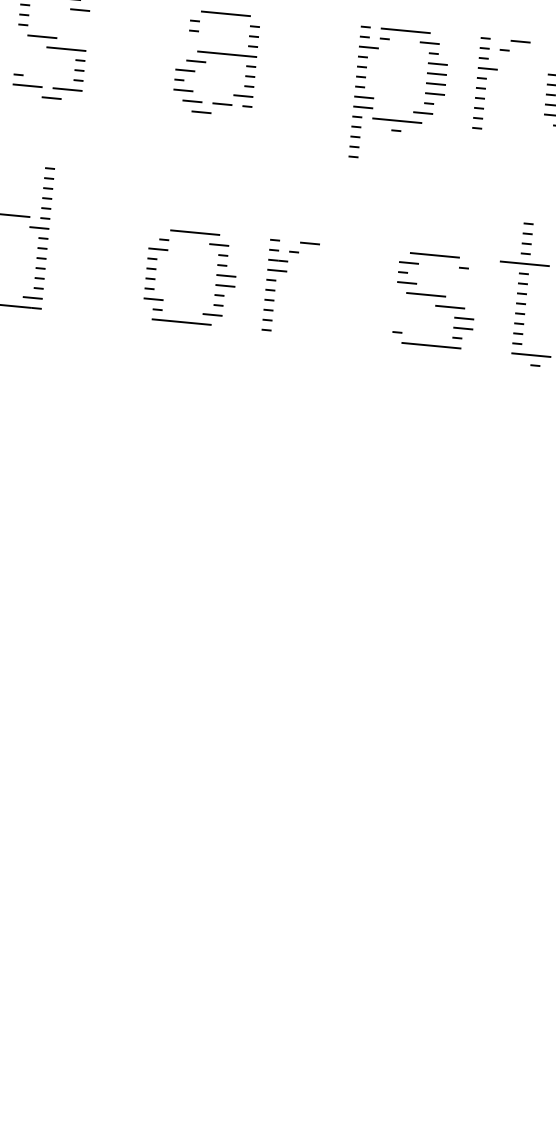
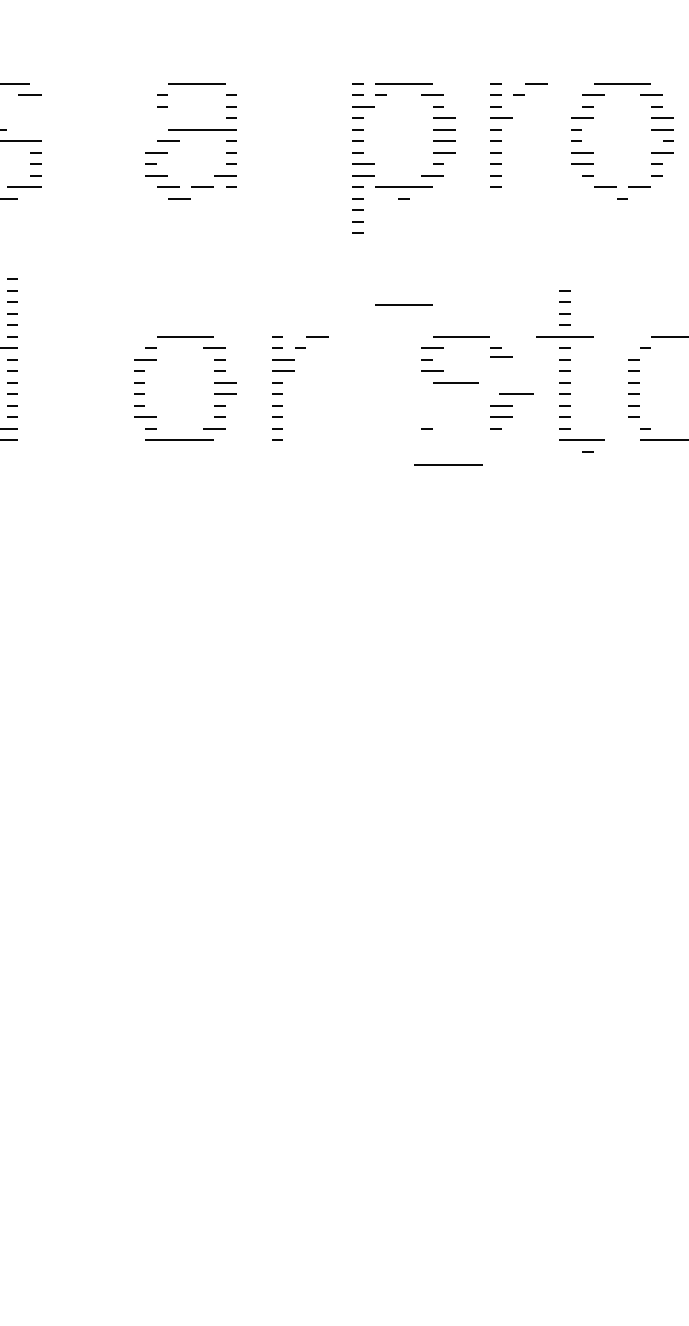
line: (387, 222) -> (403, 304), added
line: (468, 275) -> (501, 356), added
line: (450, 306) -> (516, 393), moved
line: (431, 344) -> (448, 464), moved

